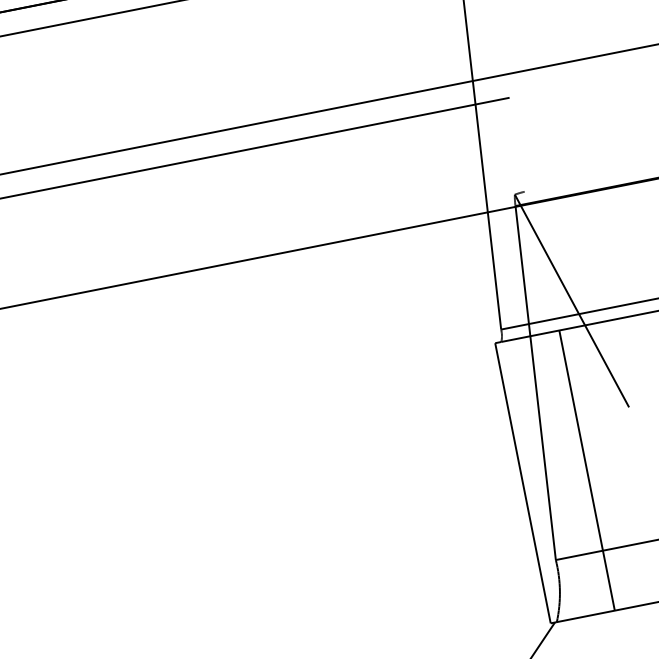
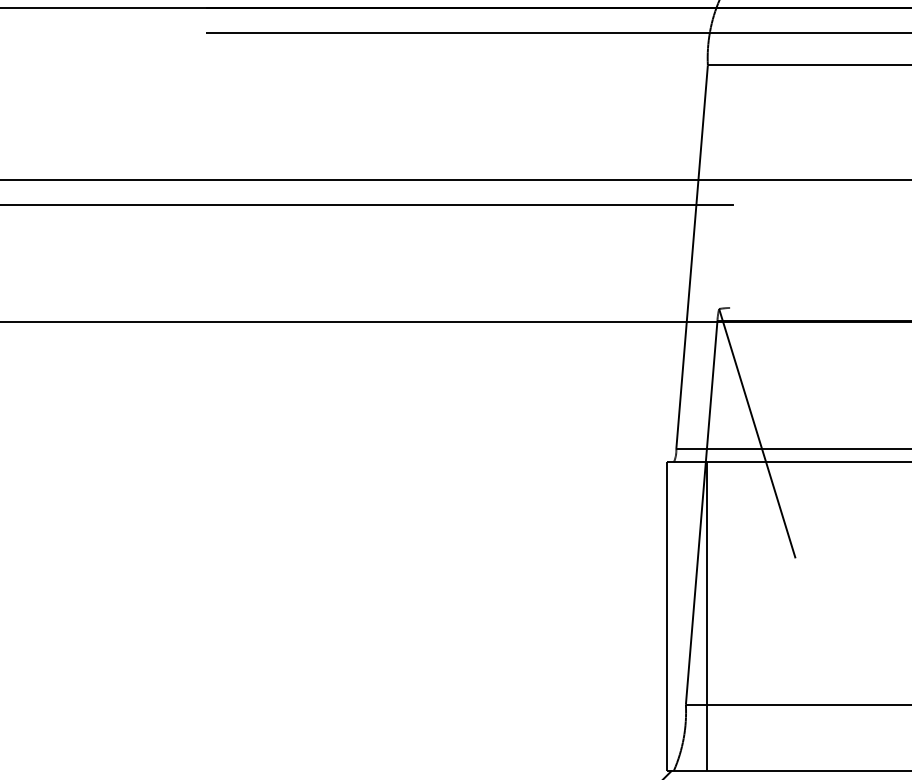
line: (586, 470) -> (706, 616), moved

